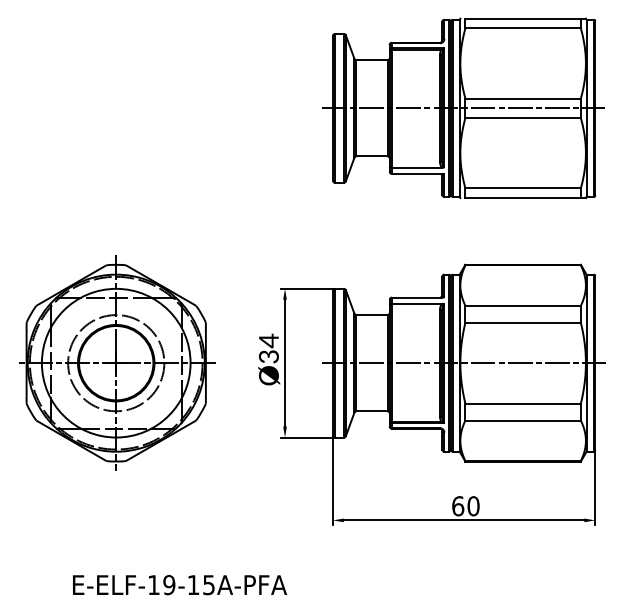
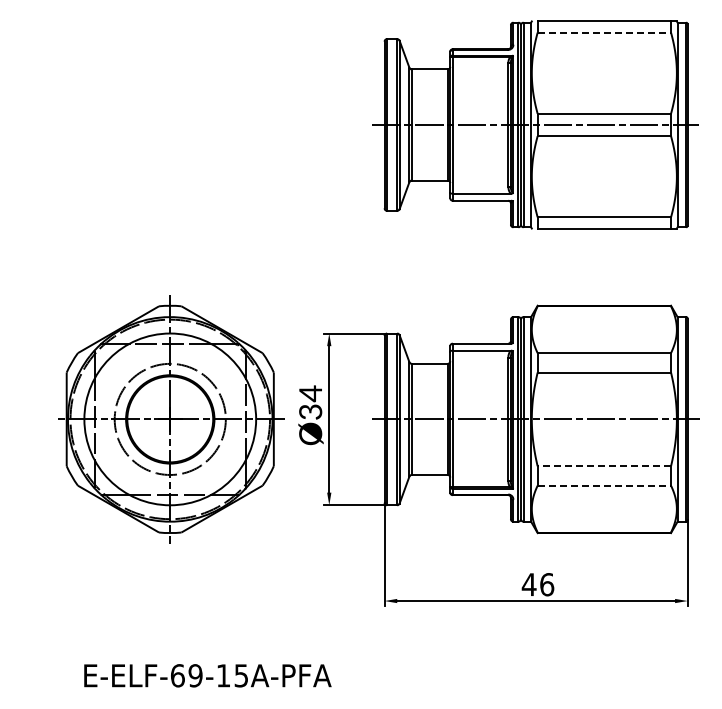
line: (523, 28) -> (604, 32), solid -> dashed
part: (117, 363) -> (171, 419), moved
line: (523, 403) -> (604, 466), solid -> dashed
line: (523, 420) -> (604, 485), solid -> dashed
text: (465, 506) -> (537, 584), 60 -> 46
text: (153, 584) -> (177, 675), E-ELF-19-15A-PFA -> E-ELF-69-15A-PFA

